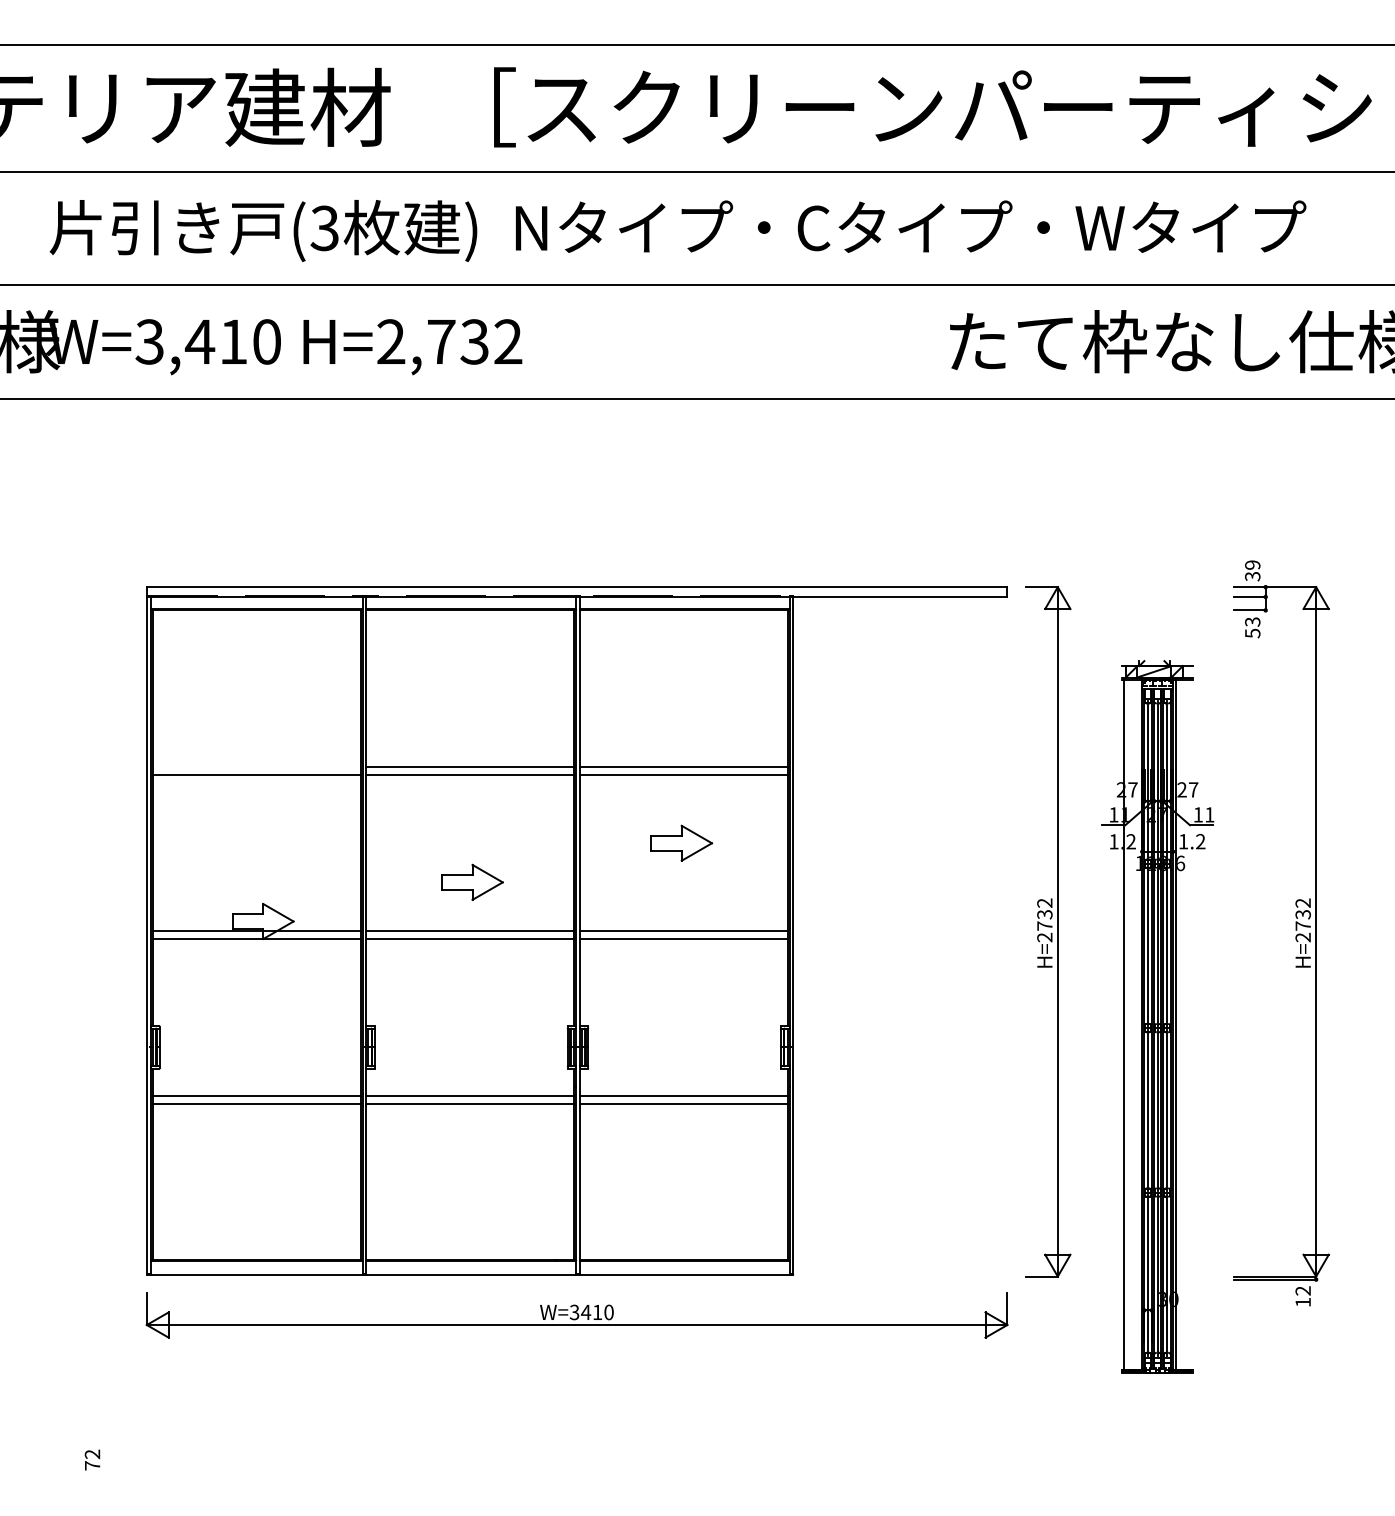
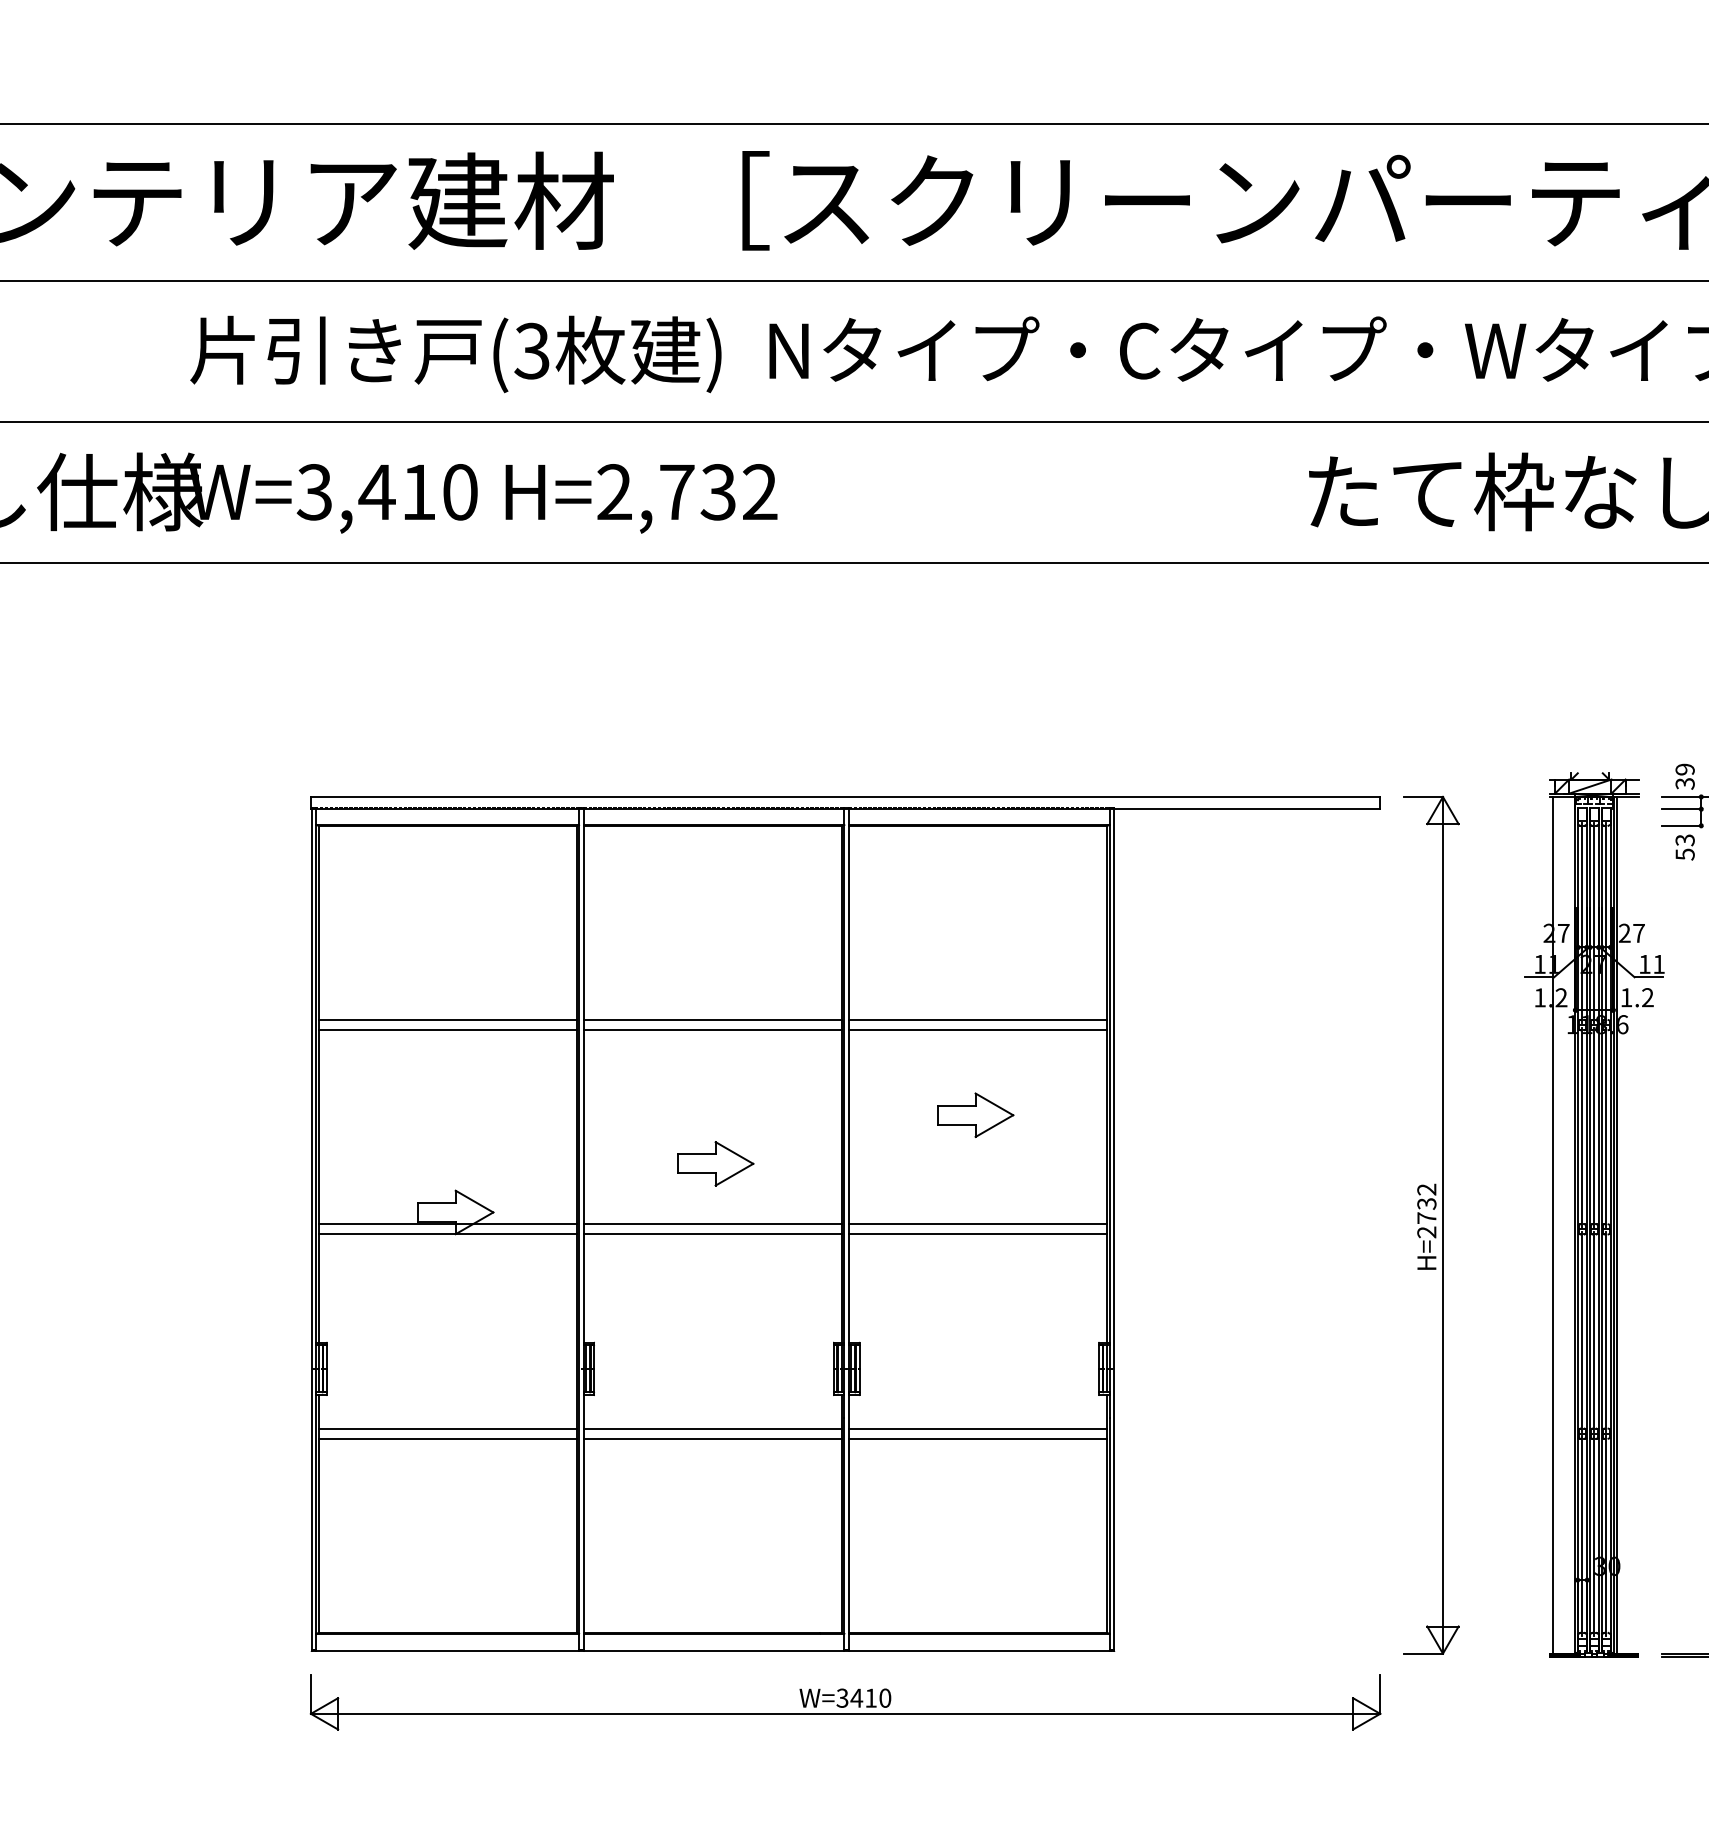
line: (256, 766) -> (447, 1019), added
part: (1157, 1016) -> (1594, 1214), moved

